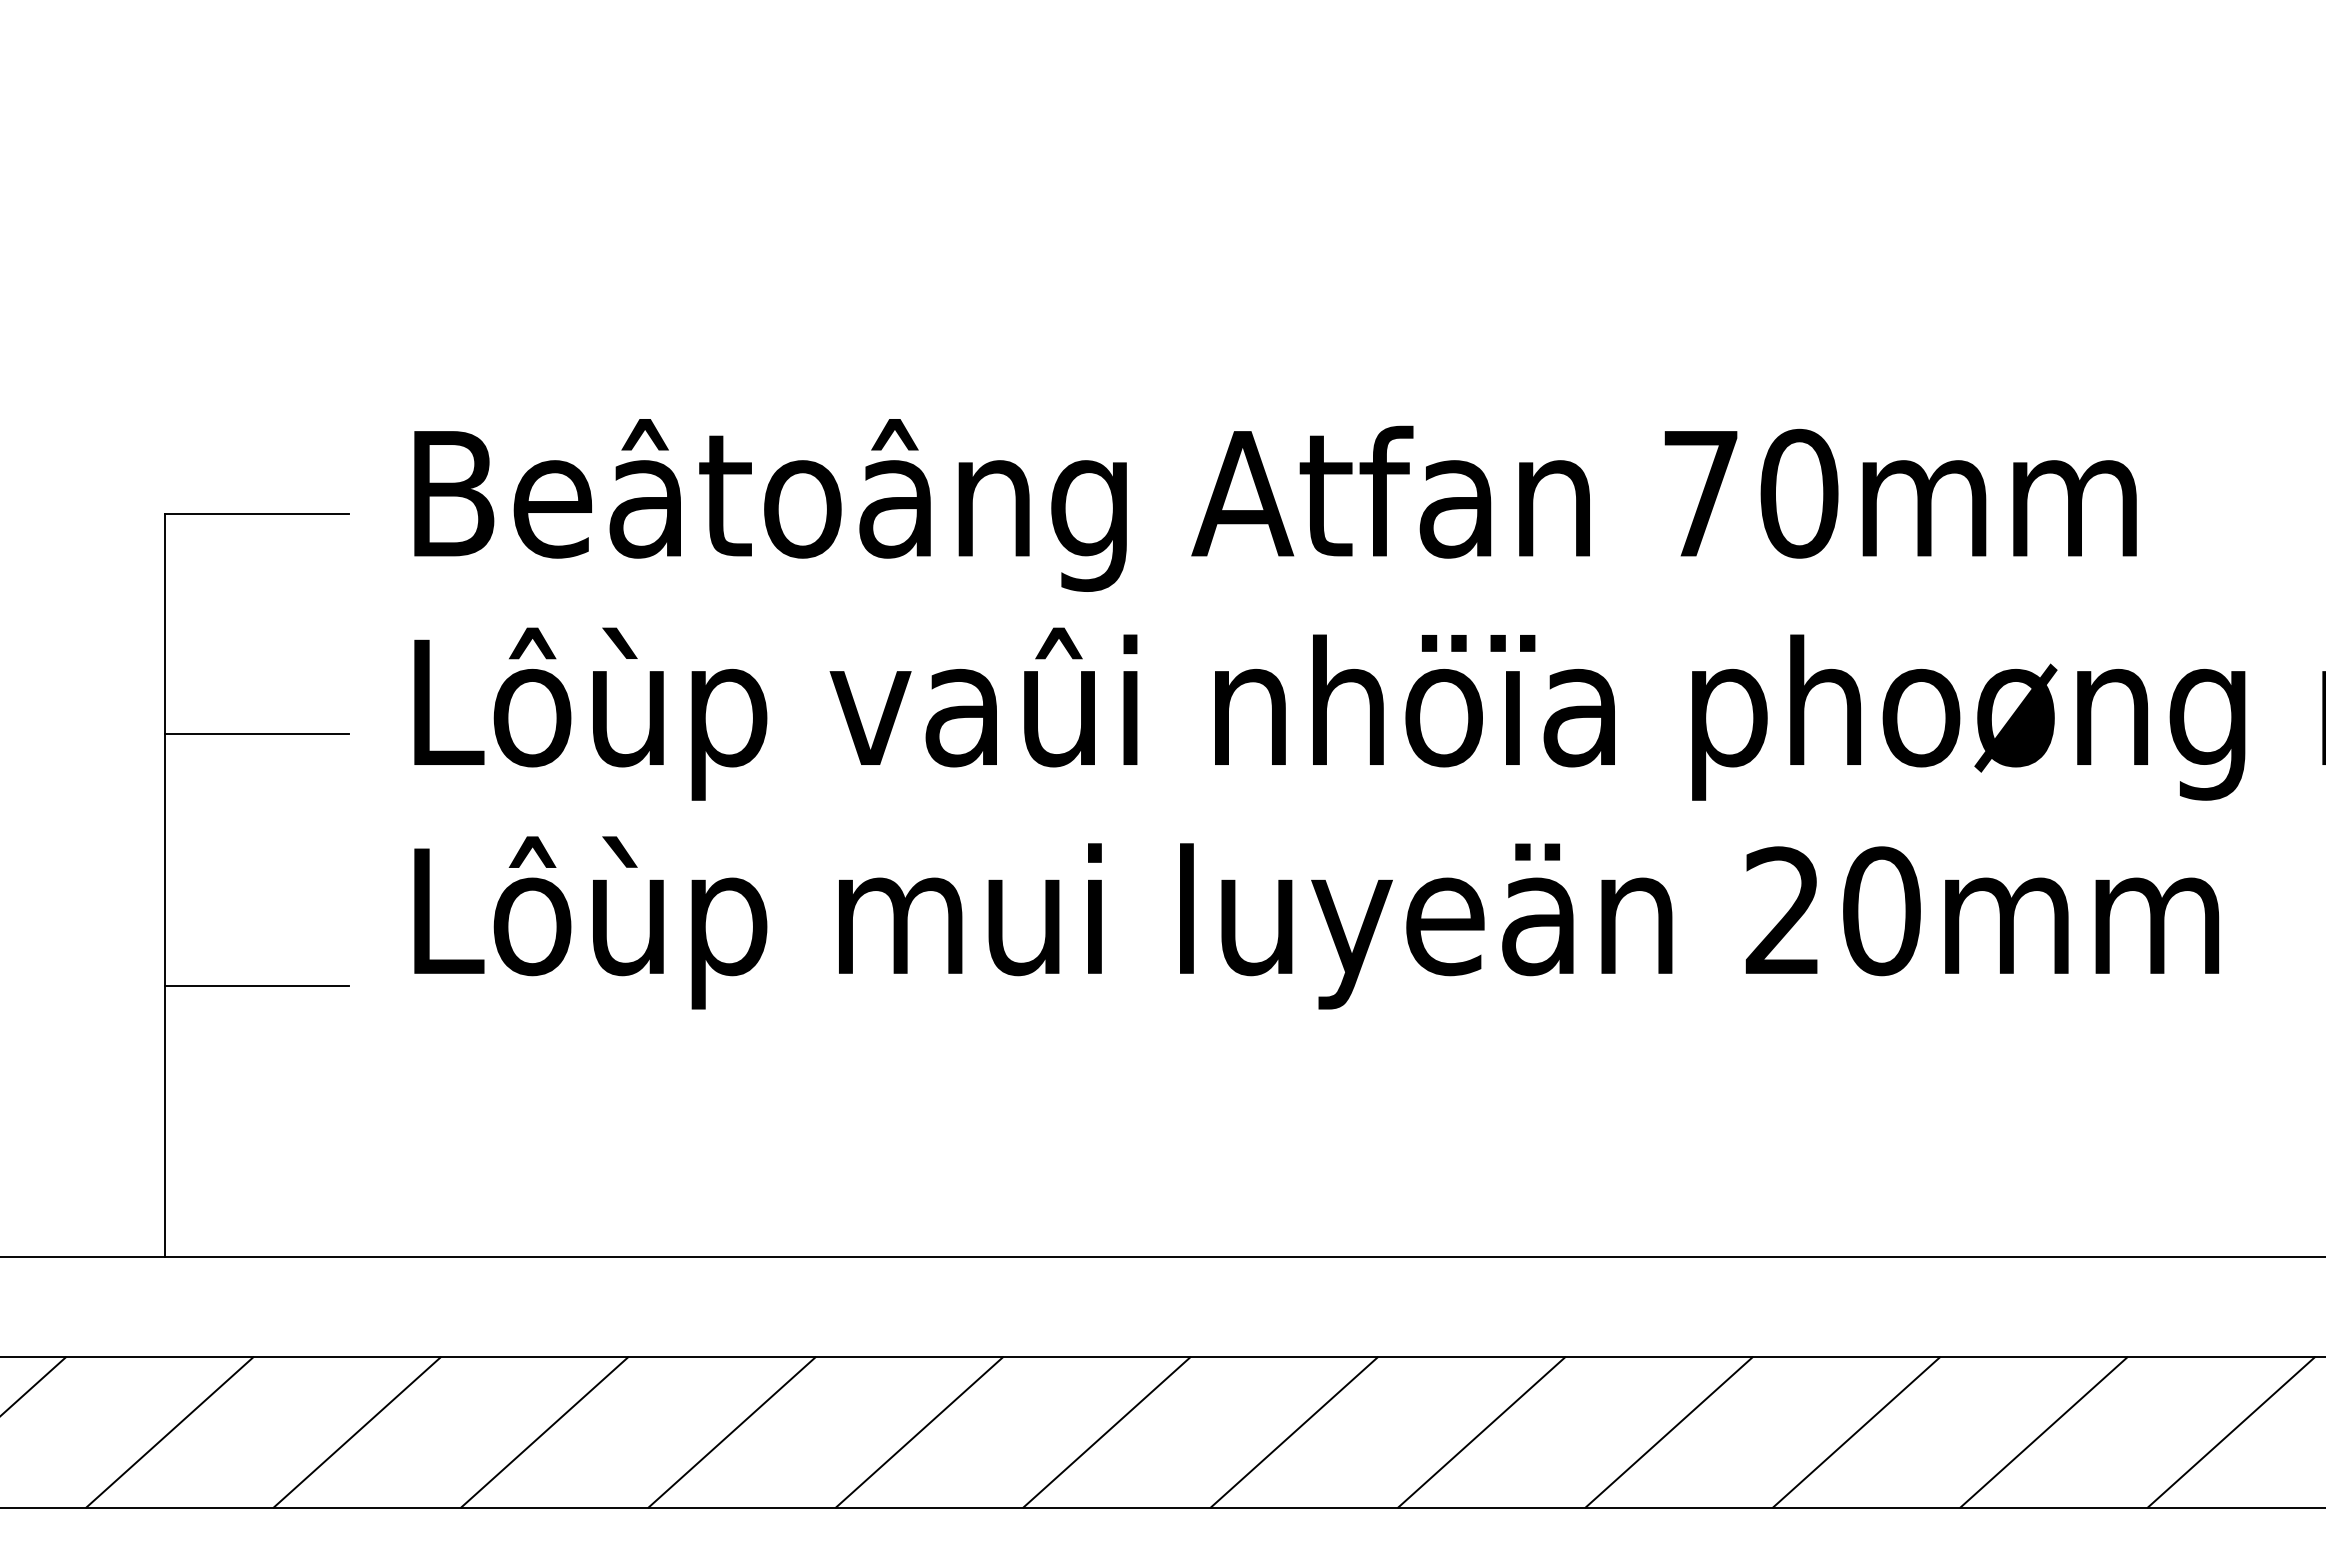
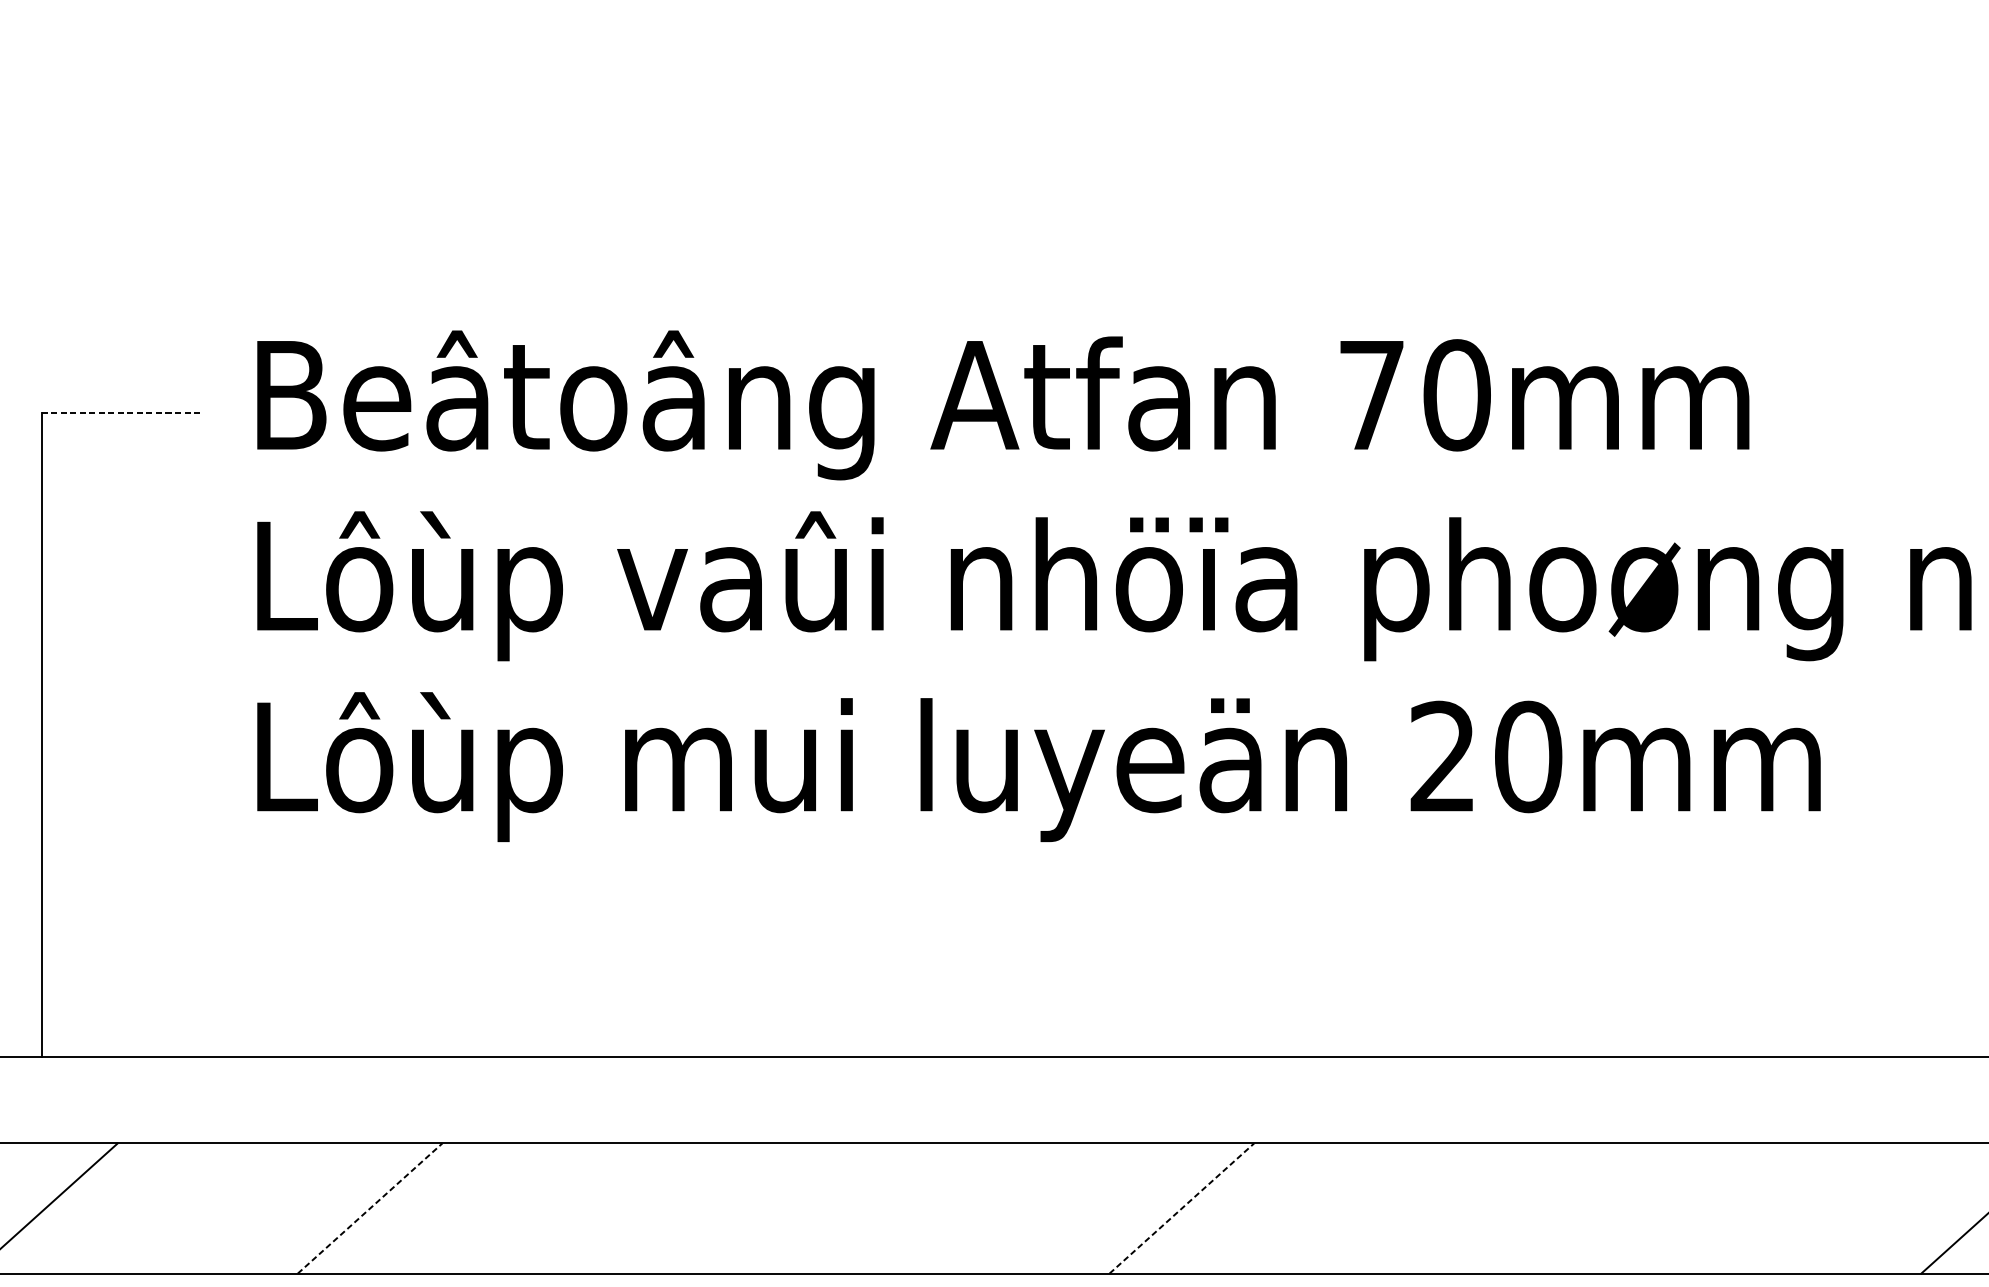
line: (257, 513) -> (121, 412), solid -> dashed
line: (257, 733) -> (121, 602), removed
line: (257, 985) -> (121, 821), removed
line: (356, 1432) -> (207, 1208), removed
line: (545, 1432) -> (370, 1208), solid -> dashed
line: (731, 1432) -> (532, 1208), removed
line: (918, 1432) -> (694, 1208), removed
line: (1106, 1432) -> (856, 1208), removed
line: (1293, 1432) -> (1018, 1208), removed
line: (1482, 1432) -> (1182, 1208), solid -> dashed
line: (1668, 1432) -> (1343, 1208), removed
line: (1856, 1432) -> (1506, 1208), removed
line: (2043, 1432) -> (1668, 1208), removed
line: (2230, 1432) -> (1830, 1208), removed

